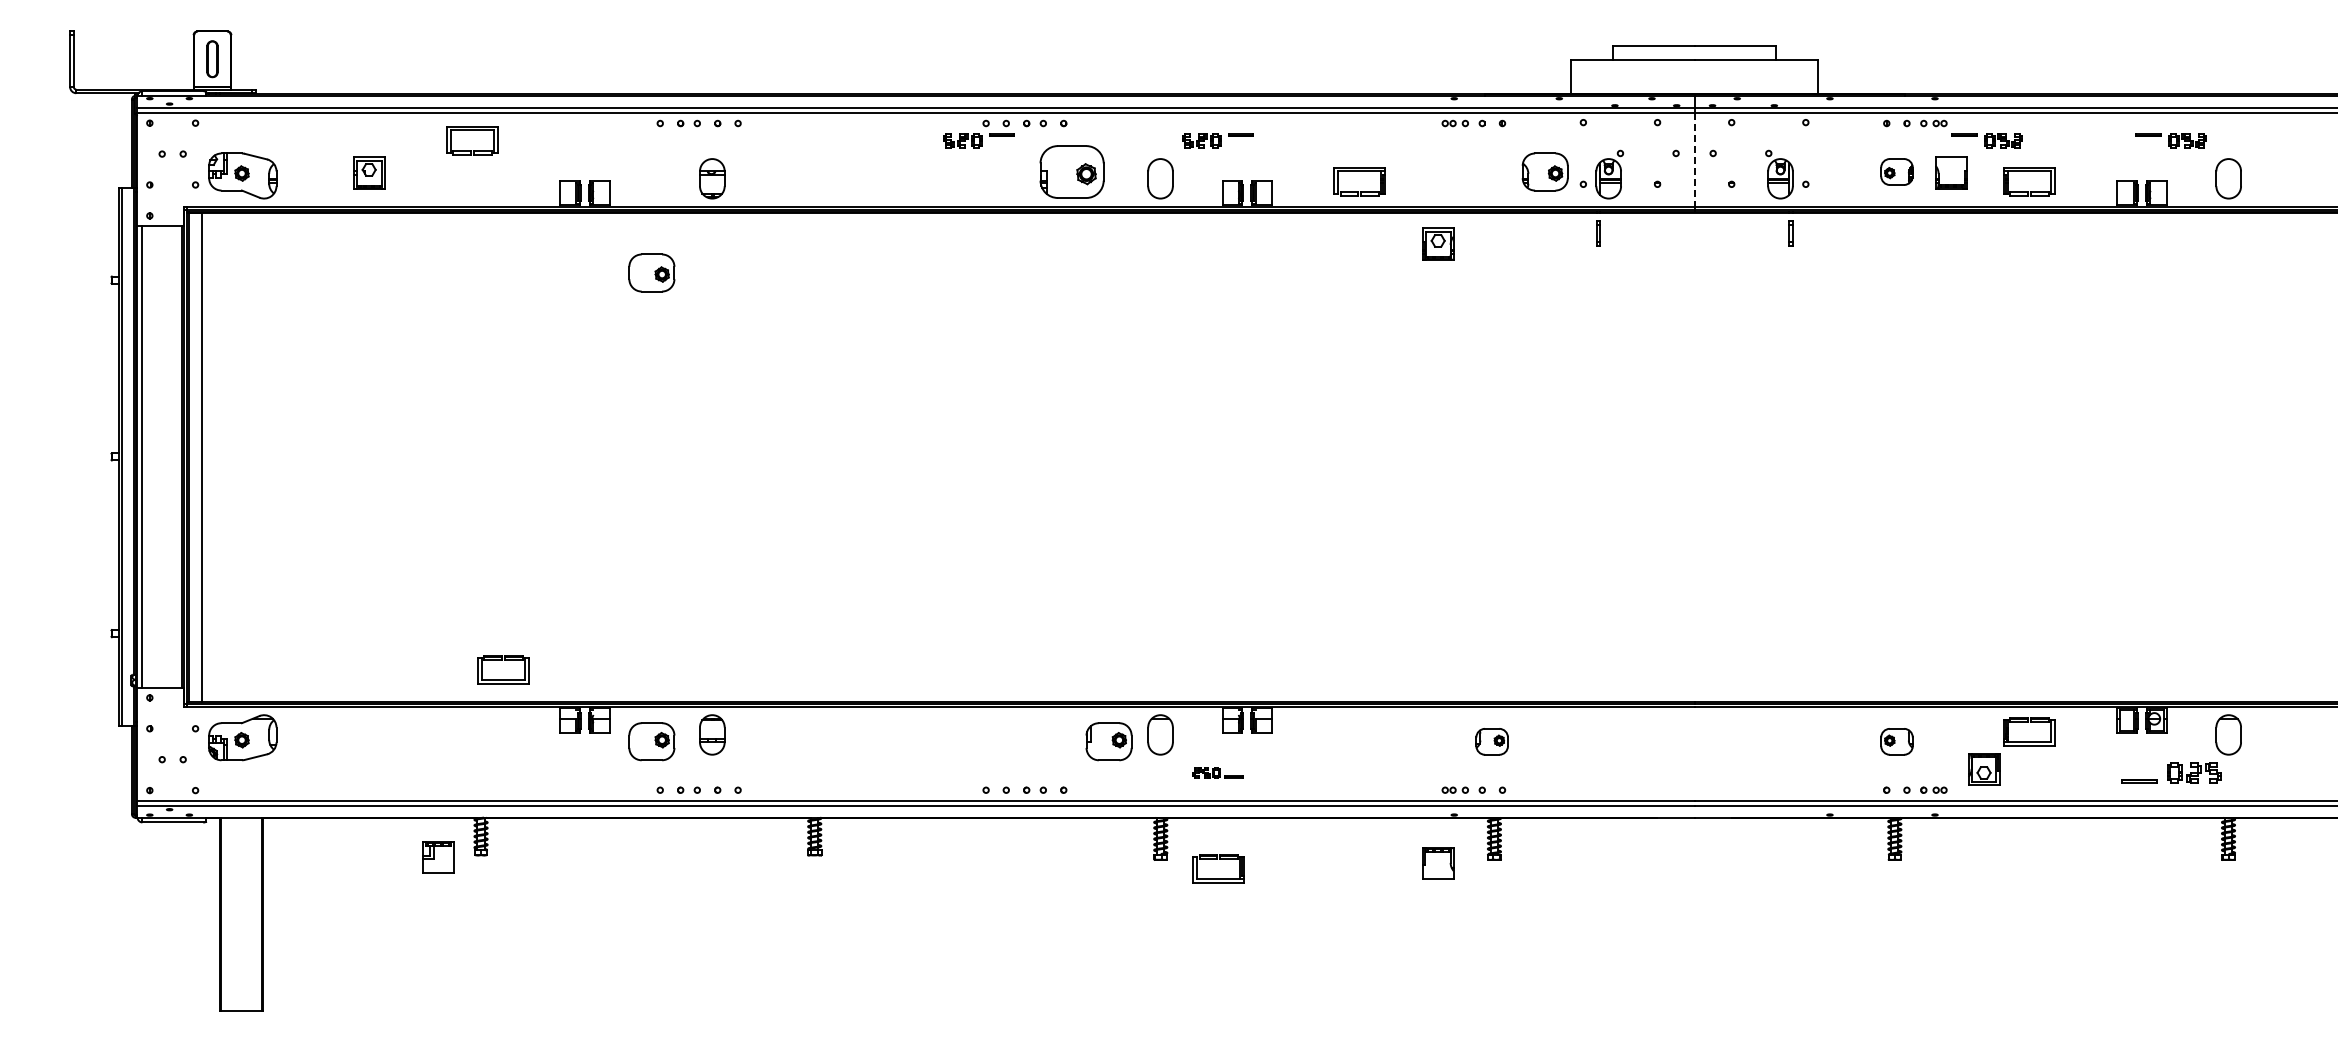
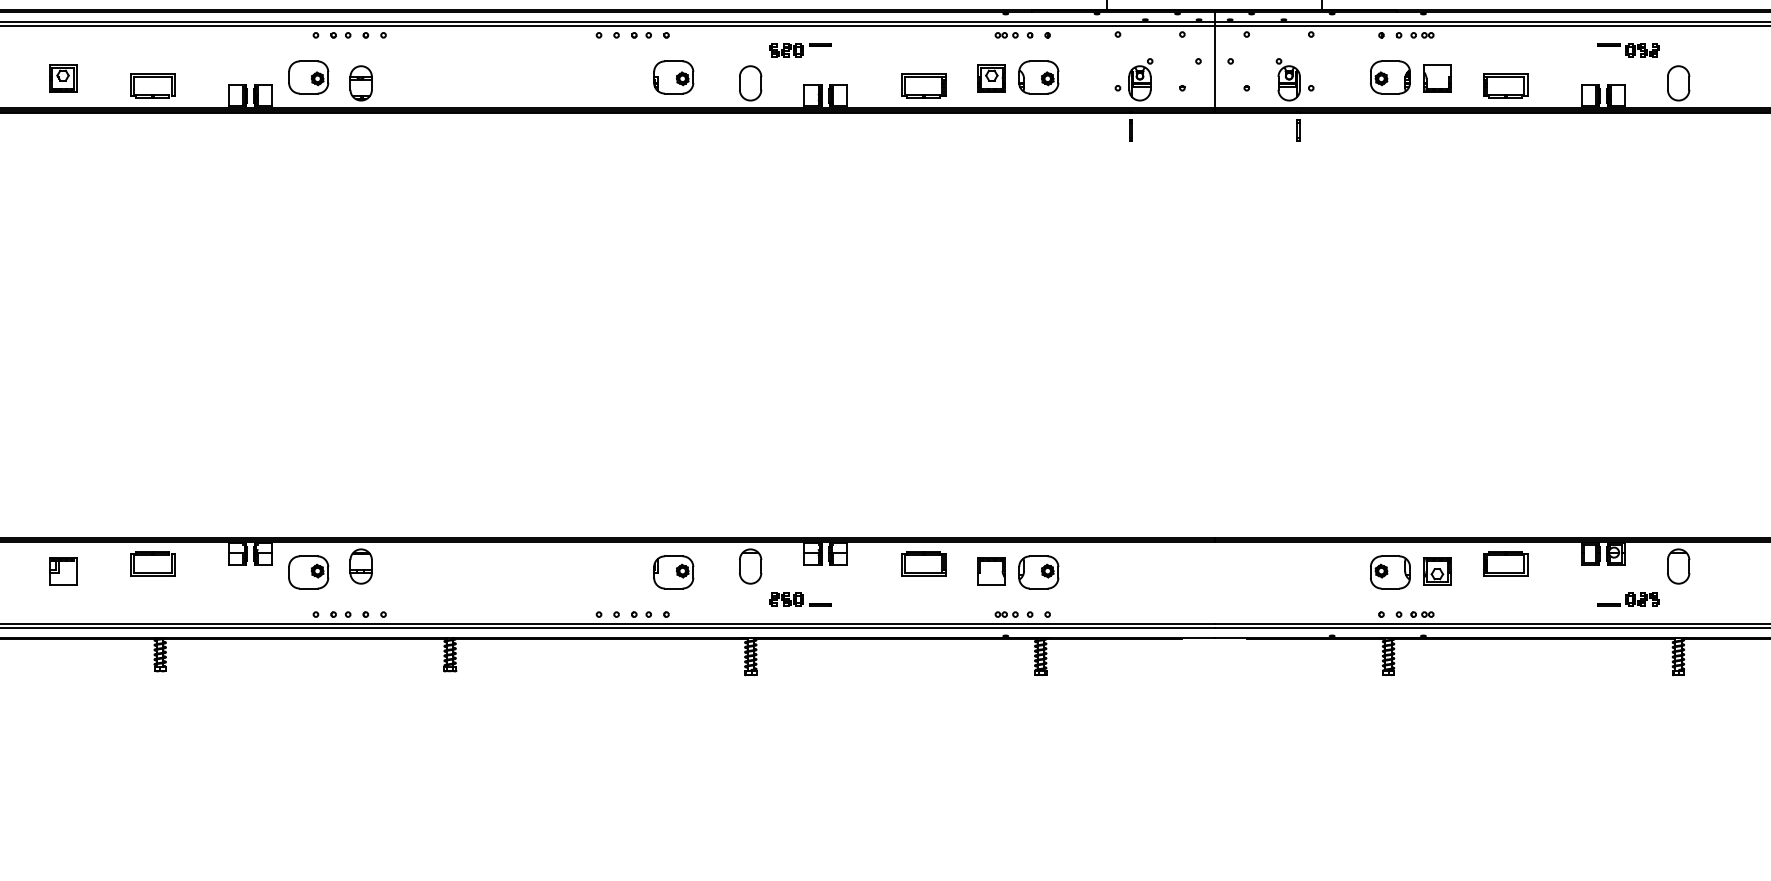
part: (472, 130) -> (152, 77), moved
part: (978, 140) -> (592, 50), removed
part: (1986, 140) -> (1468, 50), removed
line: (1694, 160) -> (1214, 67), dashed -> solid
part: (1071, 171) -> (673, 77), size x0.71
part: (1544, 171) -> (1038, 77), moved
part: (1896, 171) -> (1389, 77), size x1.43
part: (1438, 243) -> (992, 77), moved
part: (651, 272) -> (308, 77), moved
part: (502, 660) -> (151, 555), moved
part: (1108, 741) -> (673, 572), moved
part: (1491, 741) -> (1038, 572), size x1.43
part: (1896, 741) -> (1389, 572), size x1.43
part: (1984, 769) -> (1437, 571), moved
part: (1217, 772) -> (800, 599), size x1.43
part: (2170, 772) -> (1628, 599), size x0.71
part: (438, 857) -> (63, 571), moved
part: (1217, 859) -> (922, 555), moved
part: (1438, 863) -> (992, 571), moved

